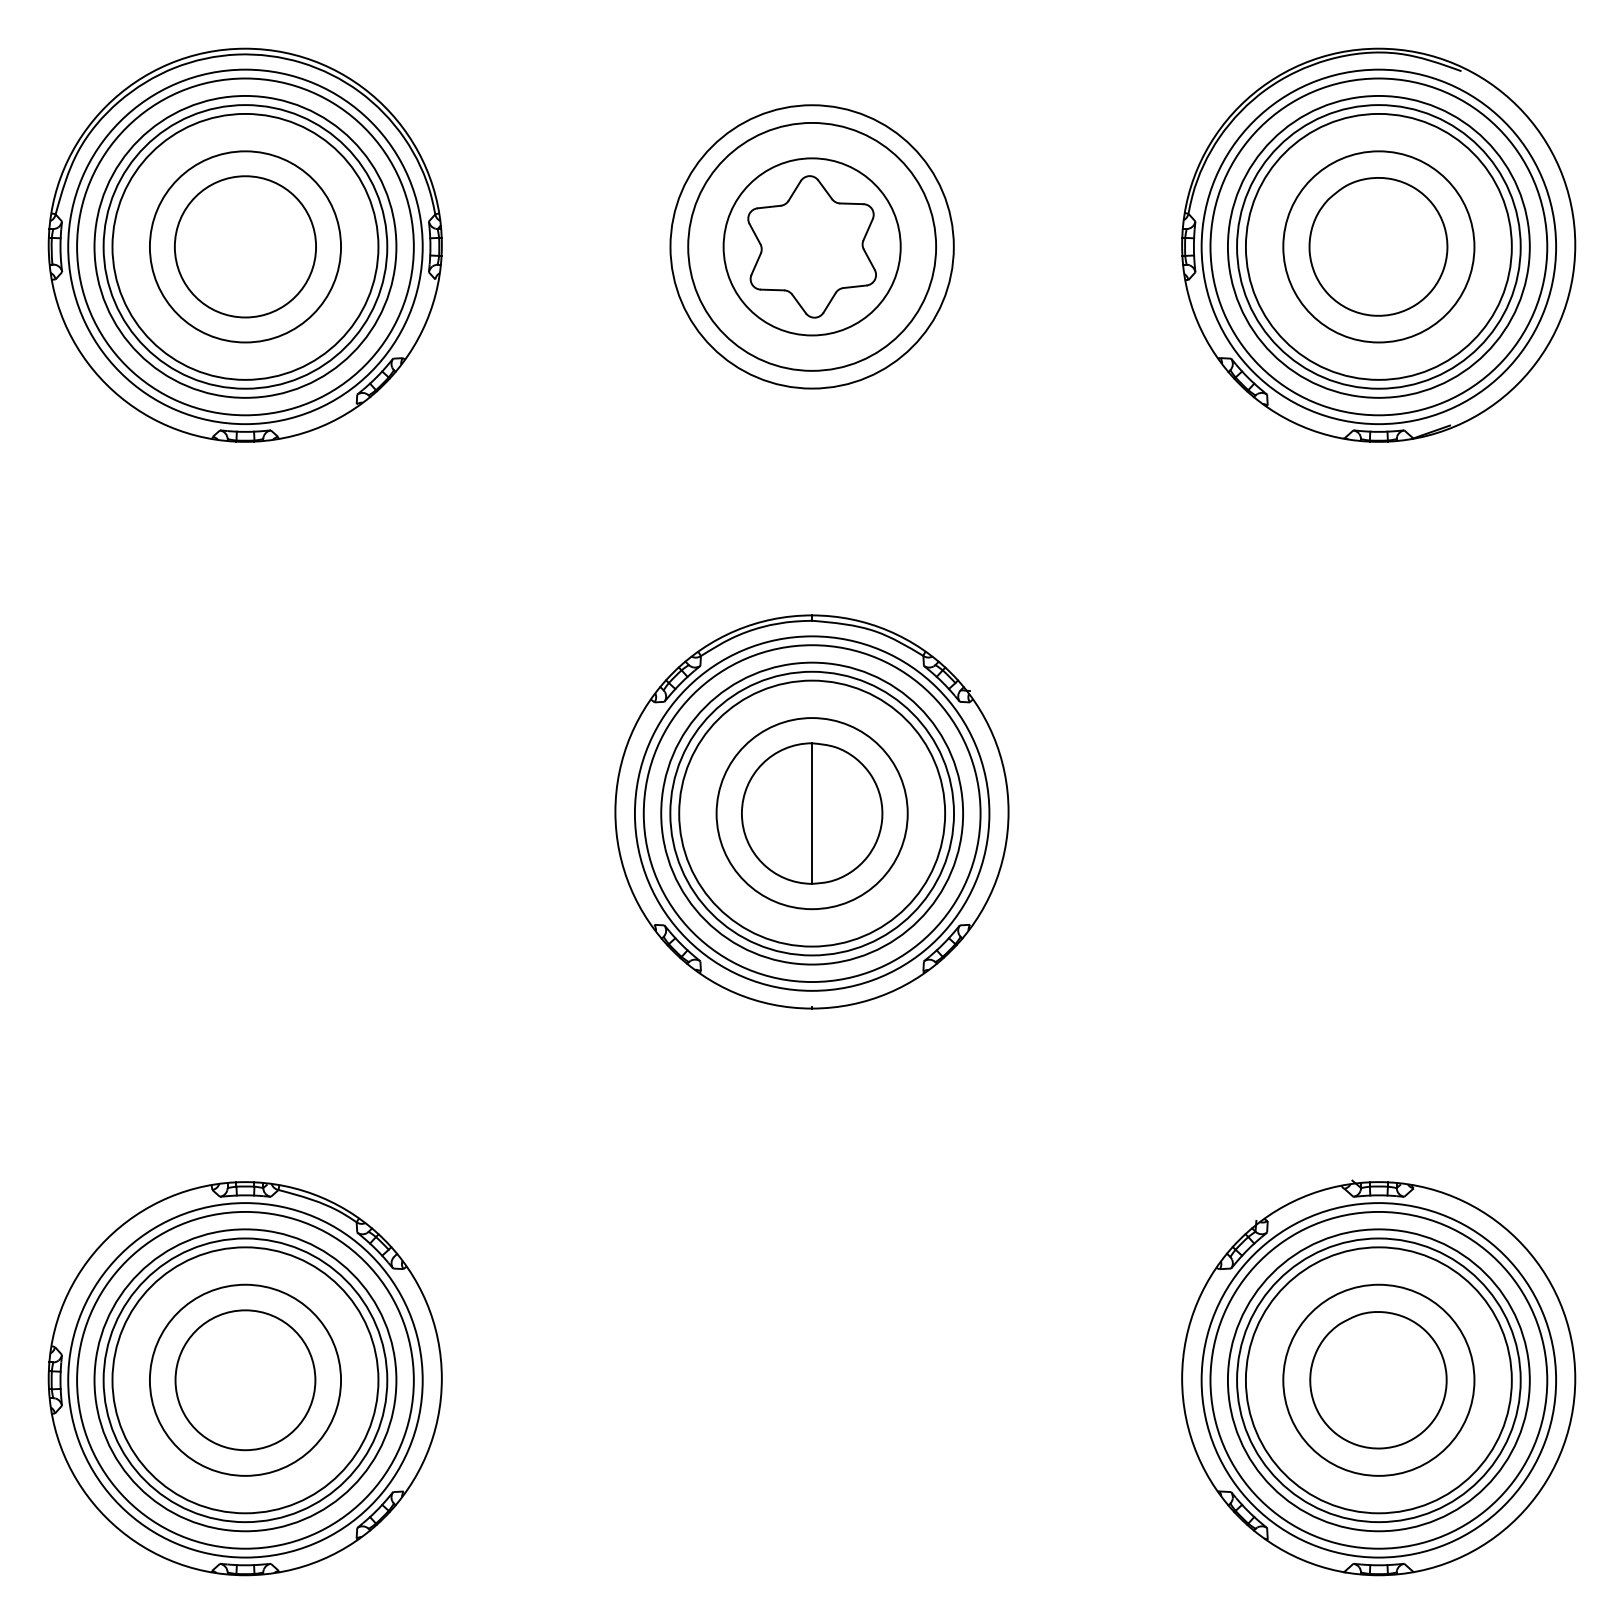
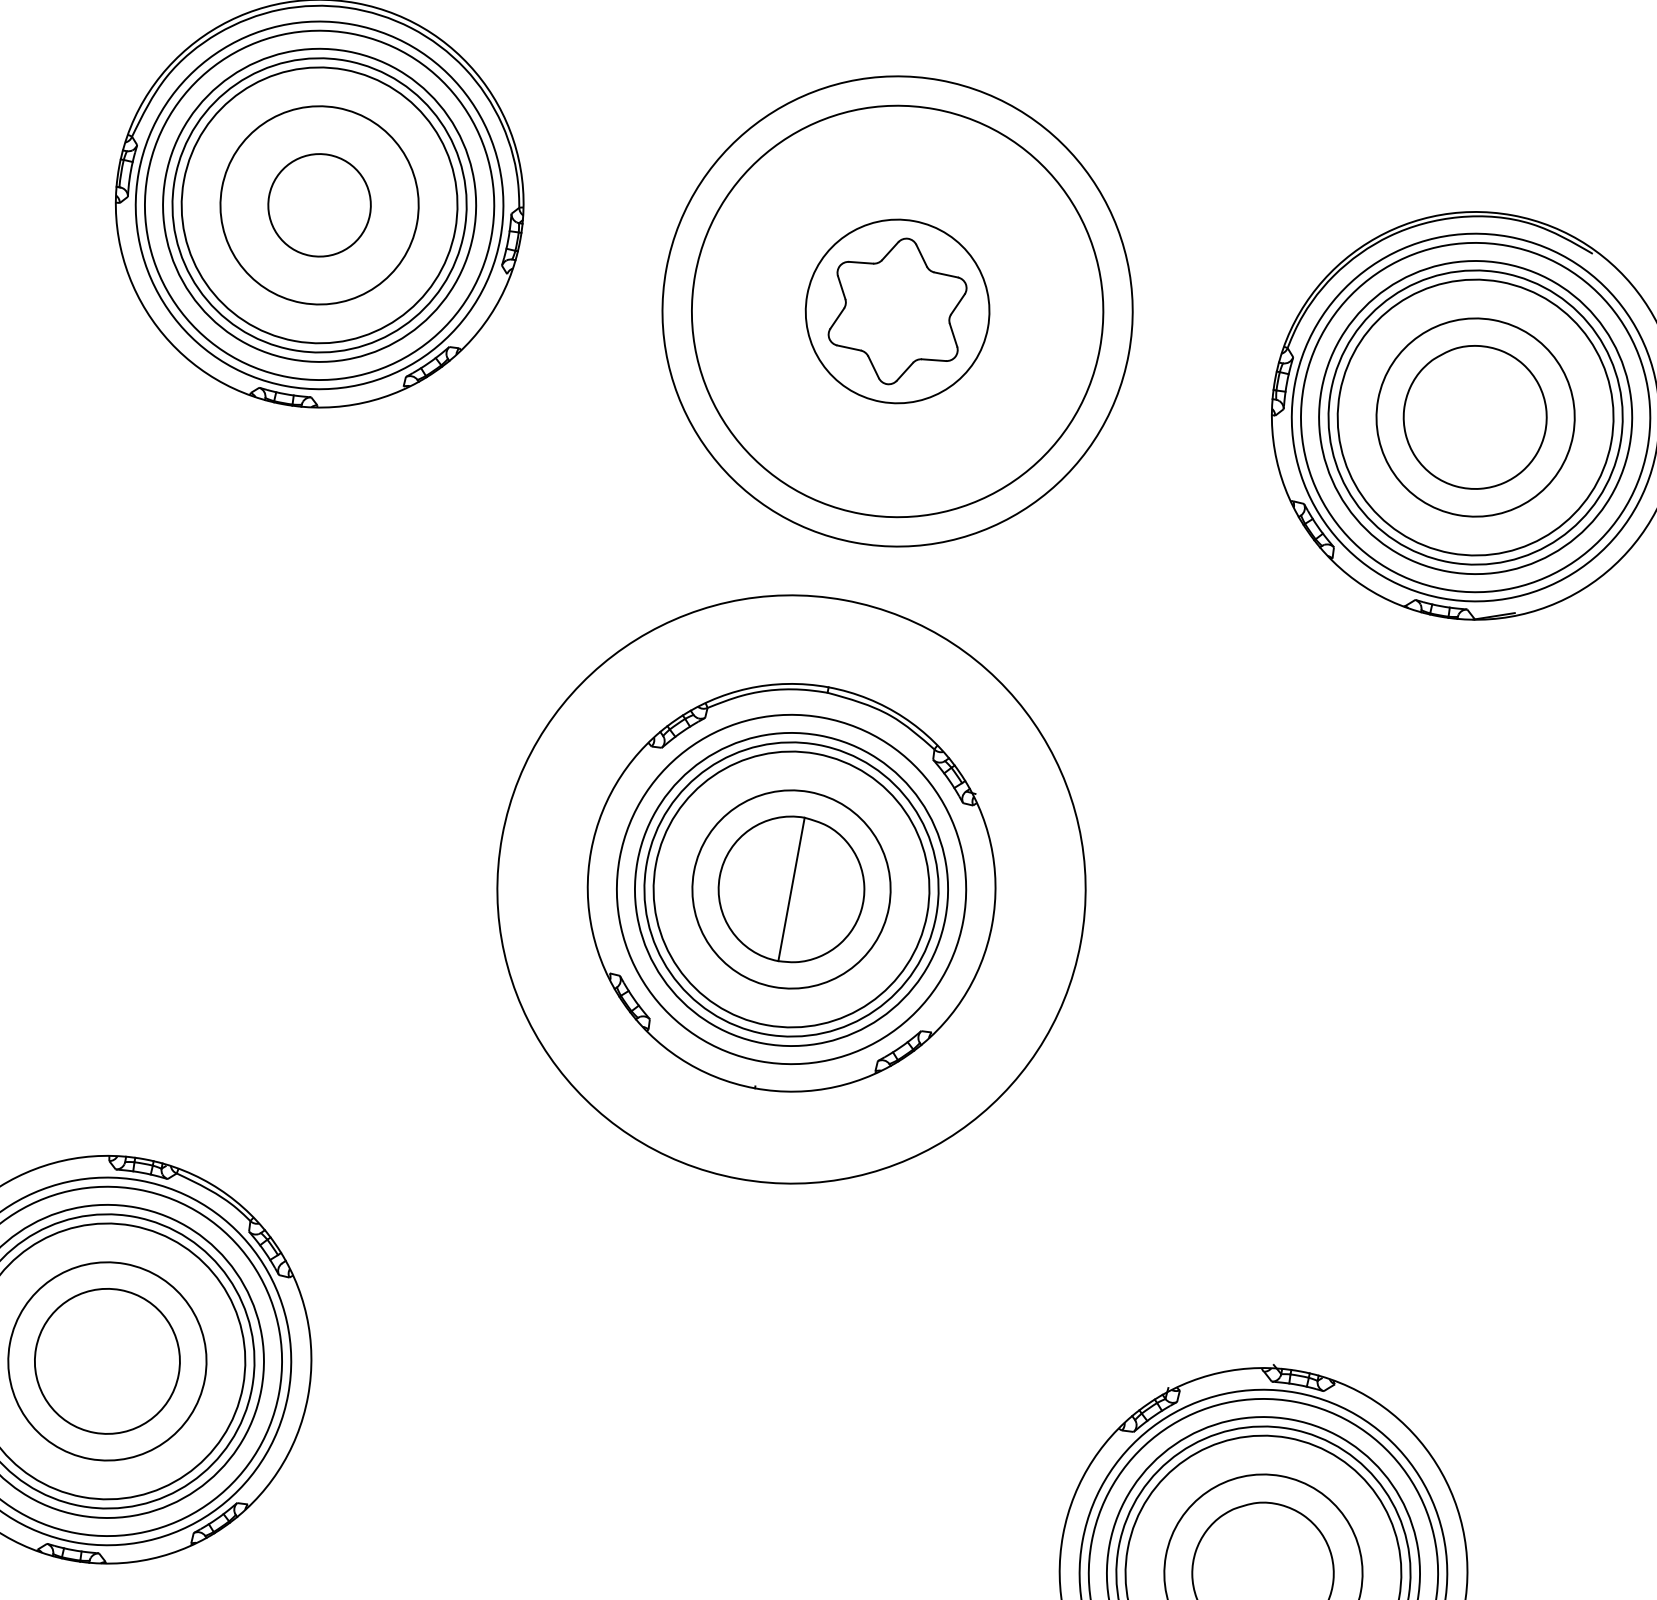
circle: (245, 246) -> (319, 204), size x0.7
circle: (811, 246) -> (897, 310), size x1.6
circle: (812, 246) -> (898, 311), size x1.6
circle: (811, 813) -> (790, 889), size x1.6

